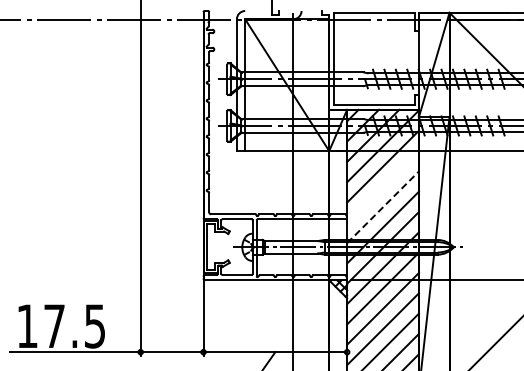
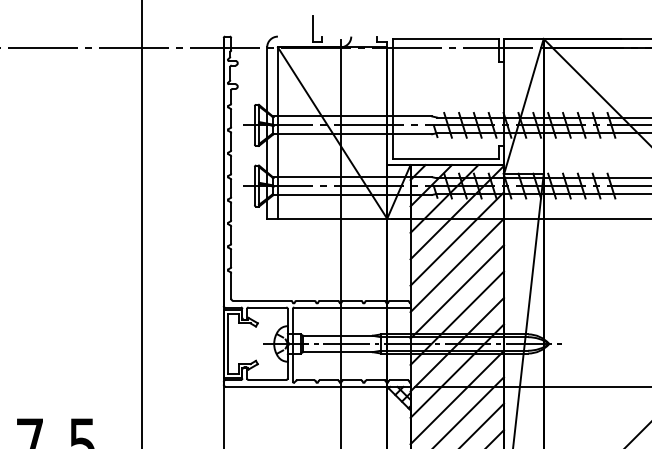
line: (383, 186) -> (457, 264), added
line: (383, 207) -> (457, 292), dashed -> solid

